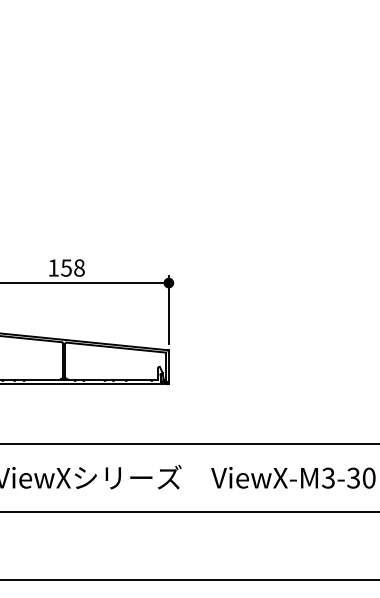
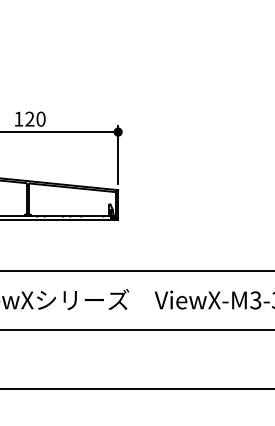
text: (72, 267) -> (35, 118), 158 -> 120

